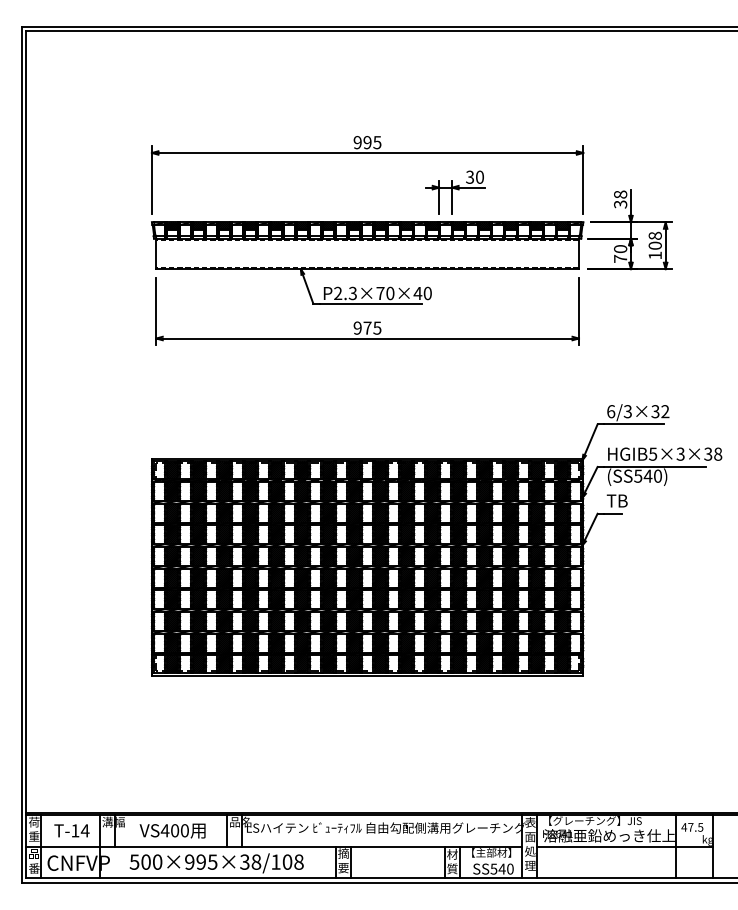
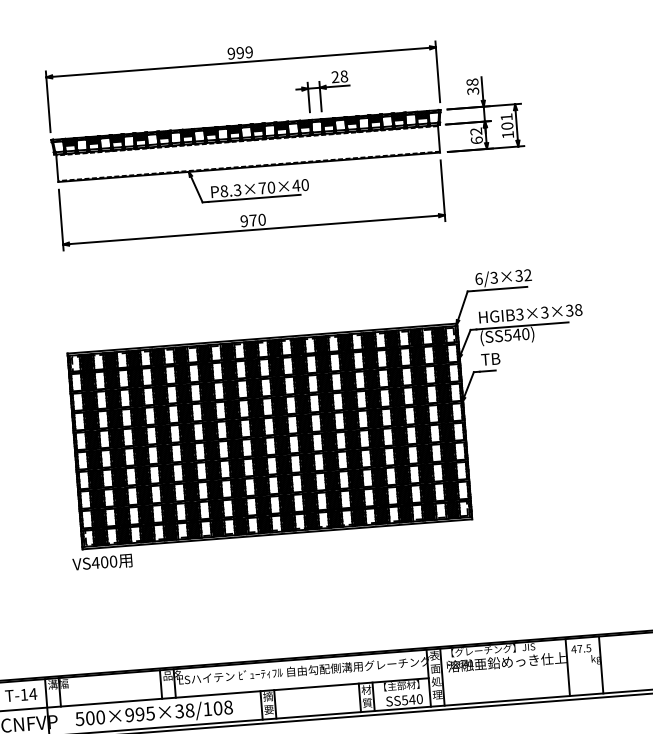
text: (377, 142) -> (249, 52), 995 -> 999
text: (475, 177) -> (340, 76), 30 -> 28
text: (654, 235) -> (505, 116), 108 -> 101
text: (620, 253) -> (476, 135), 70 -> 62
text: (338, 293) -> (224, 191), P2.3×70×40 -> P8.3×70×40
text: (377, 327) -> (262, 219), 975 -> 970
text: (653, 453) -> (520, 313), HGIB5×3×38 -> HGIB3×3×38
text: (172, 830) -> (102, 562), moved
line: (624, 846) -> (521, 670), removed

